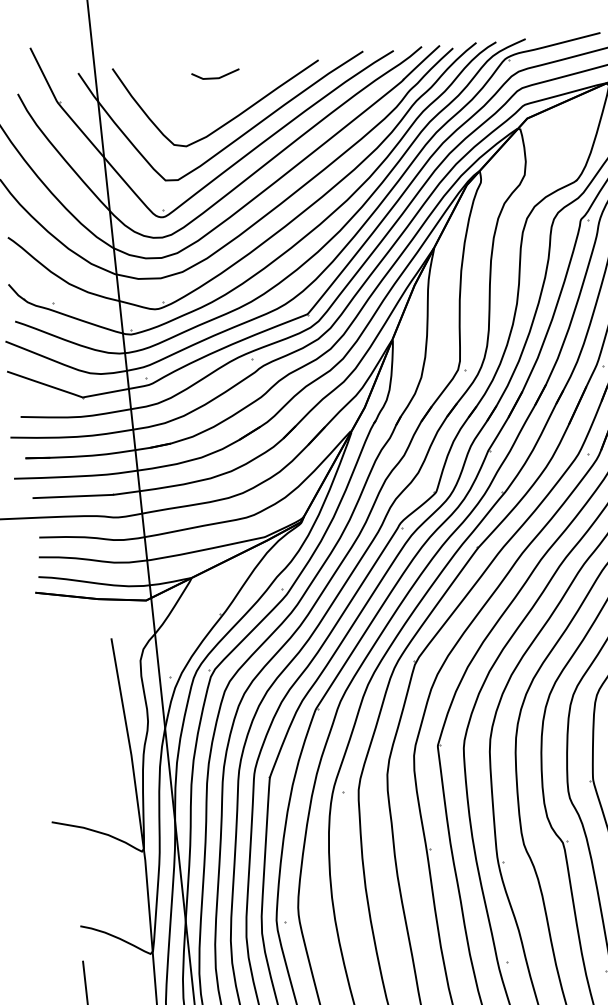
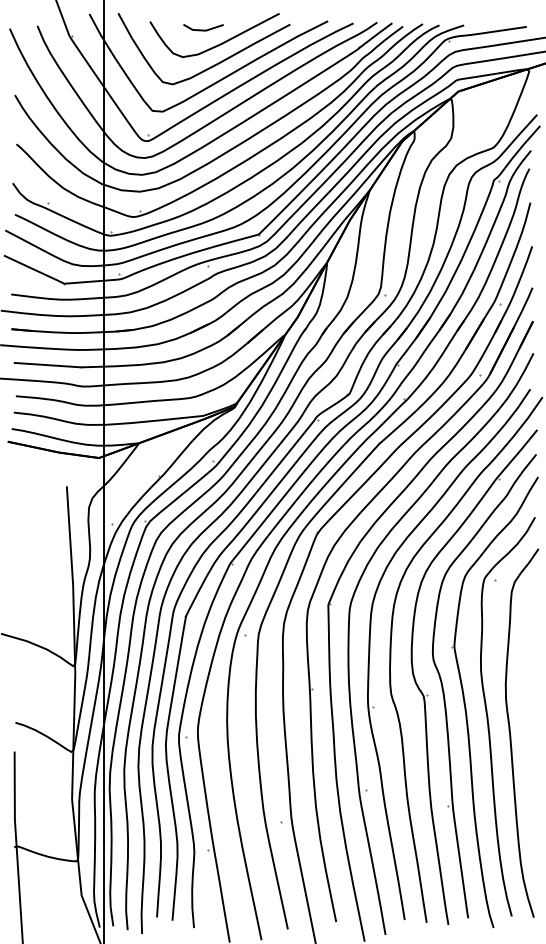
curve: (234, 93) -> (217, 44), added

